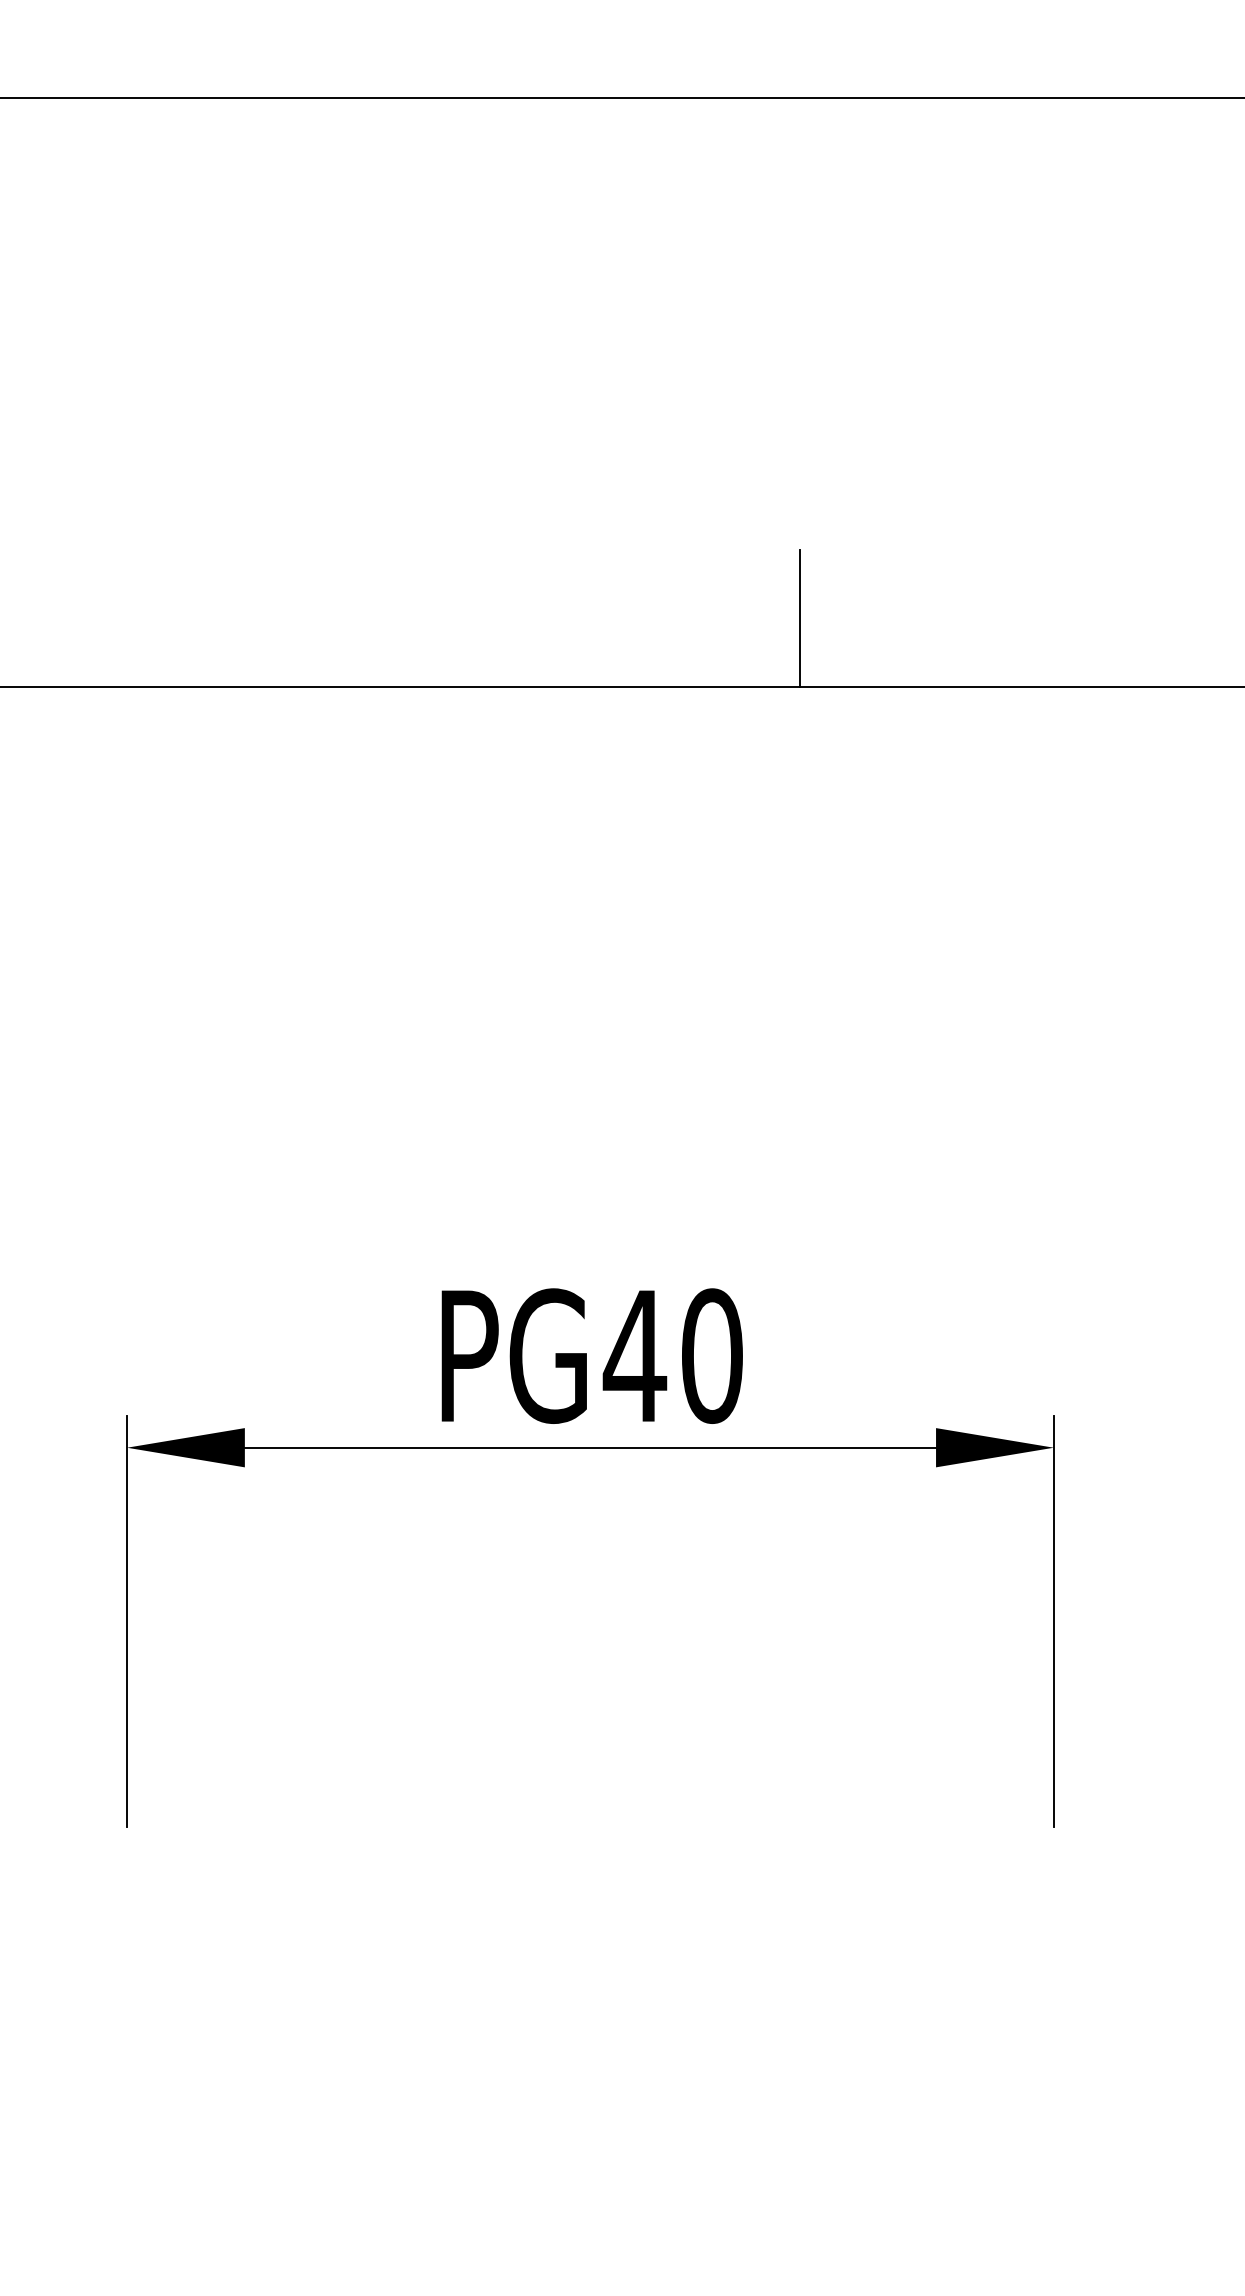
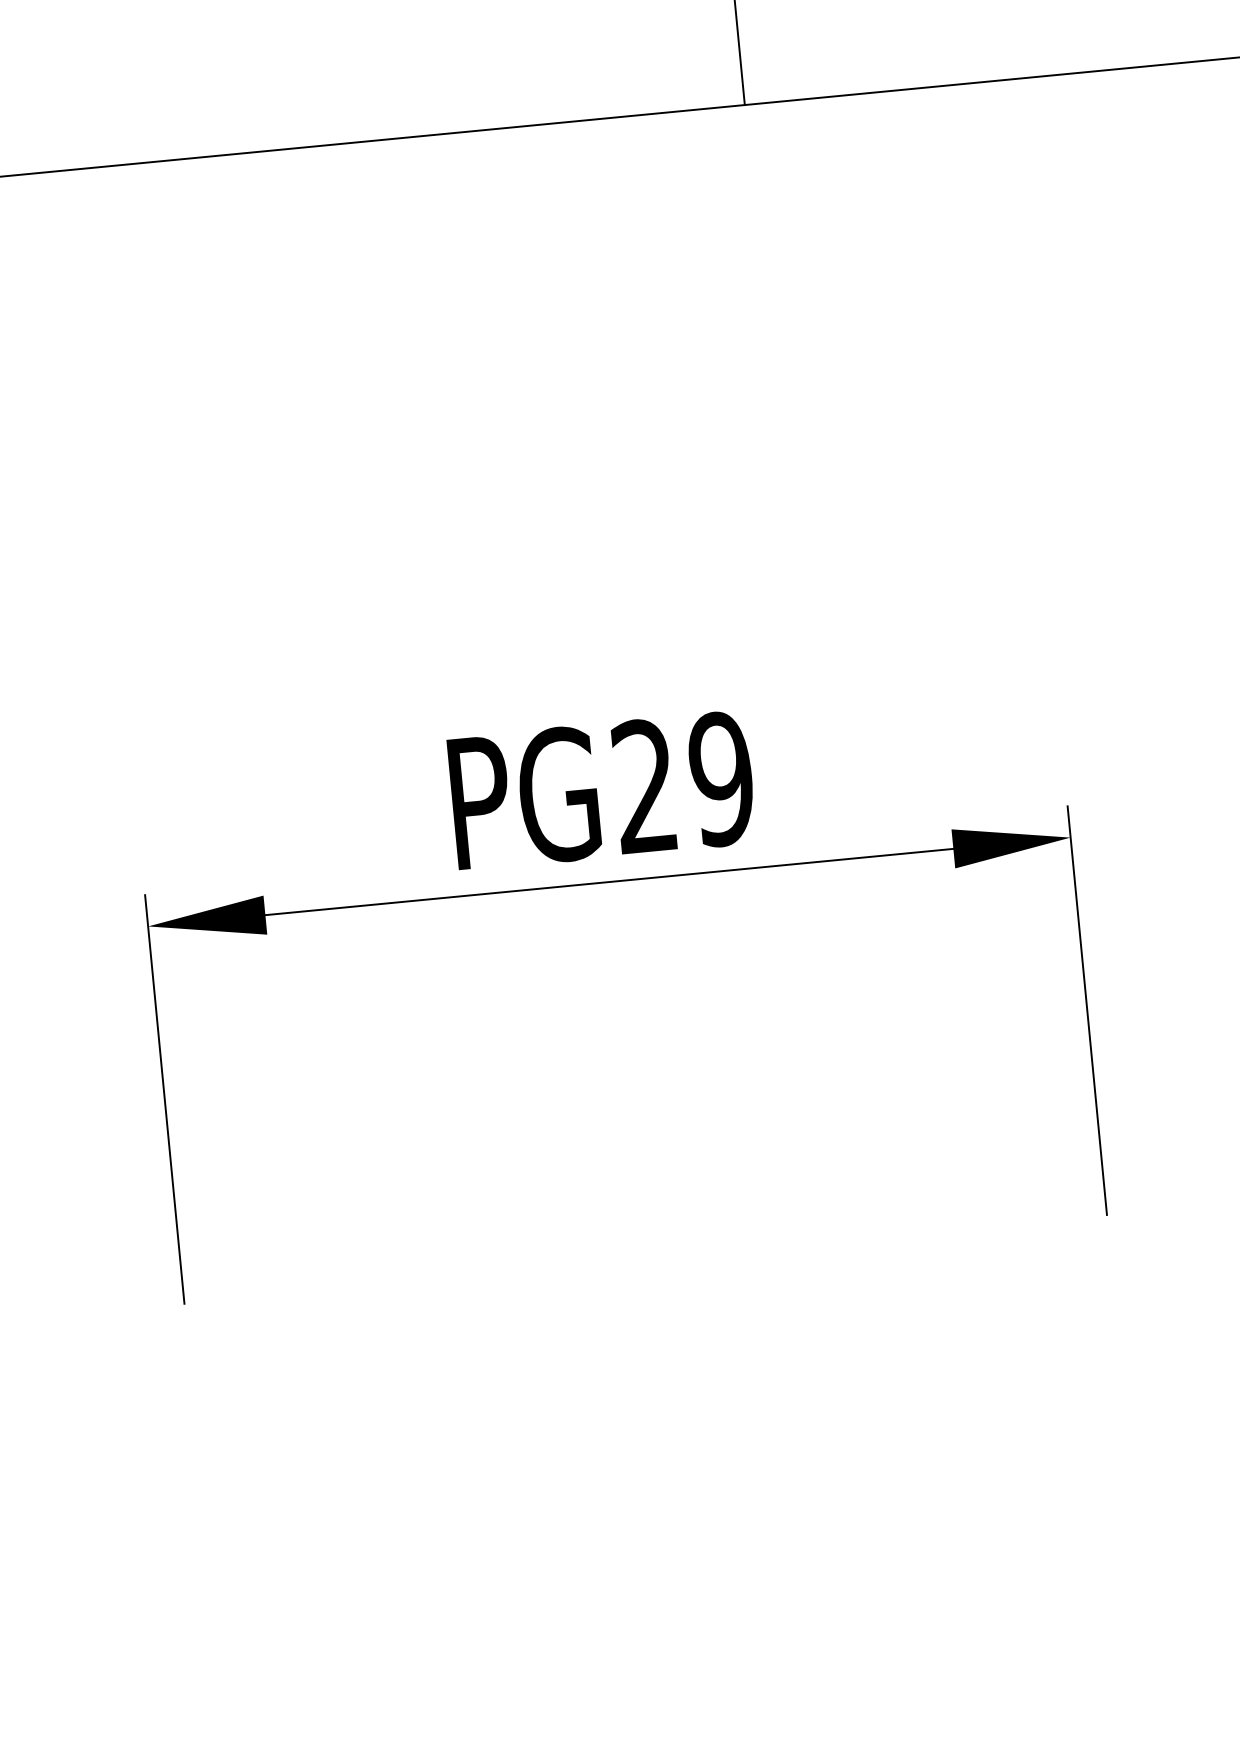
text: (672, 1355) -> (682, 782), PG40 -> PG29

